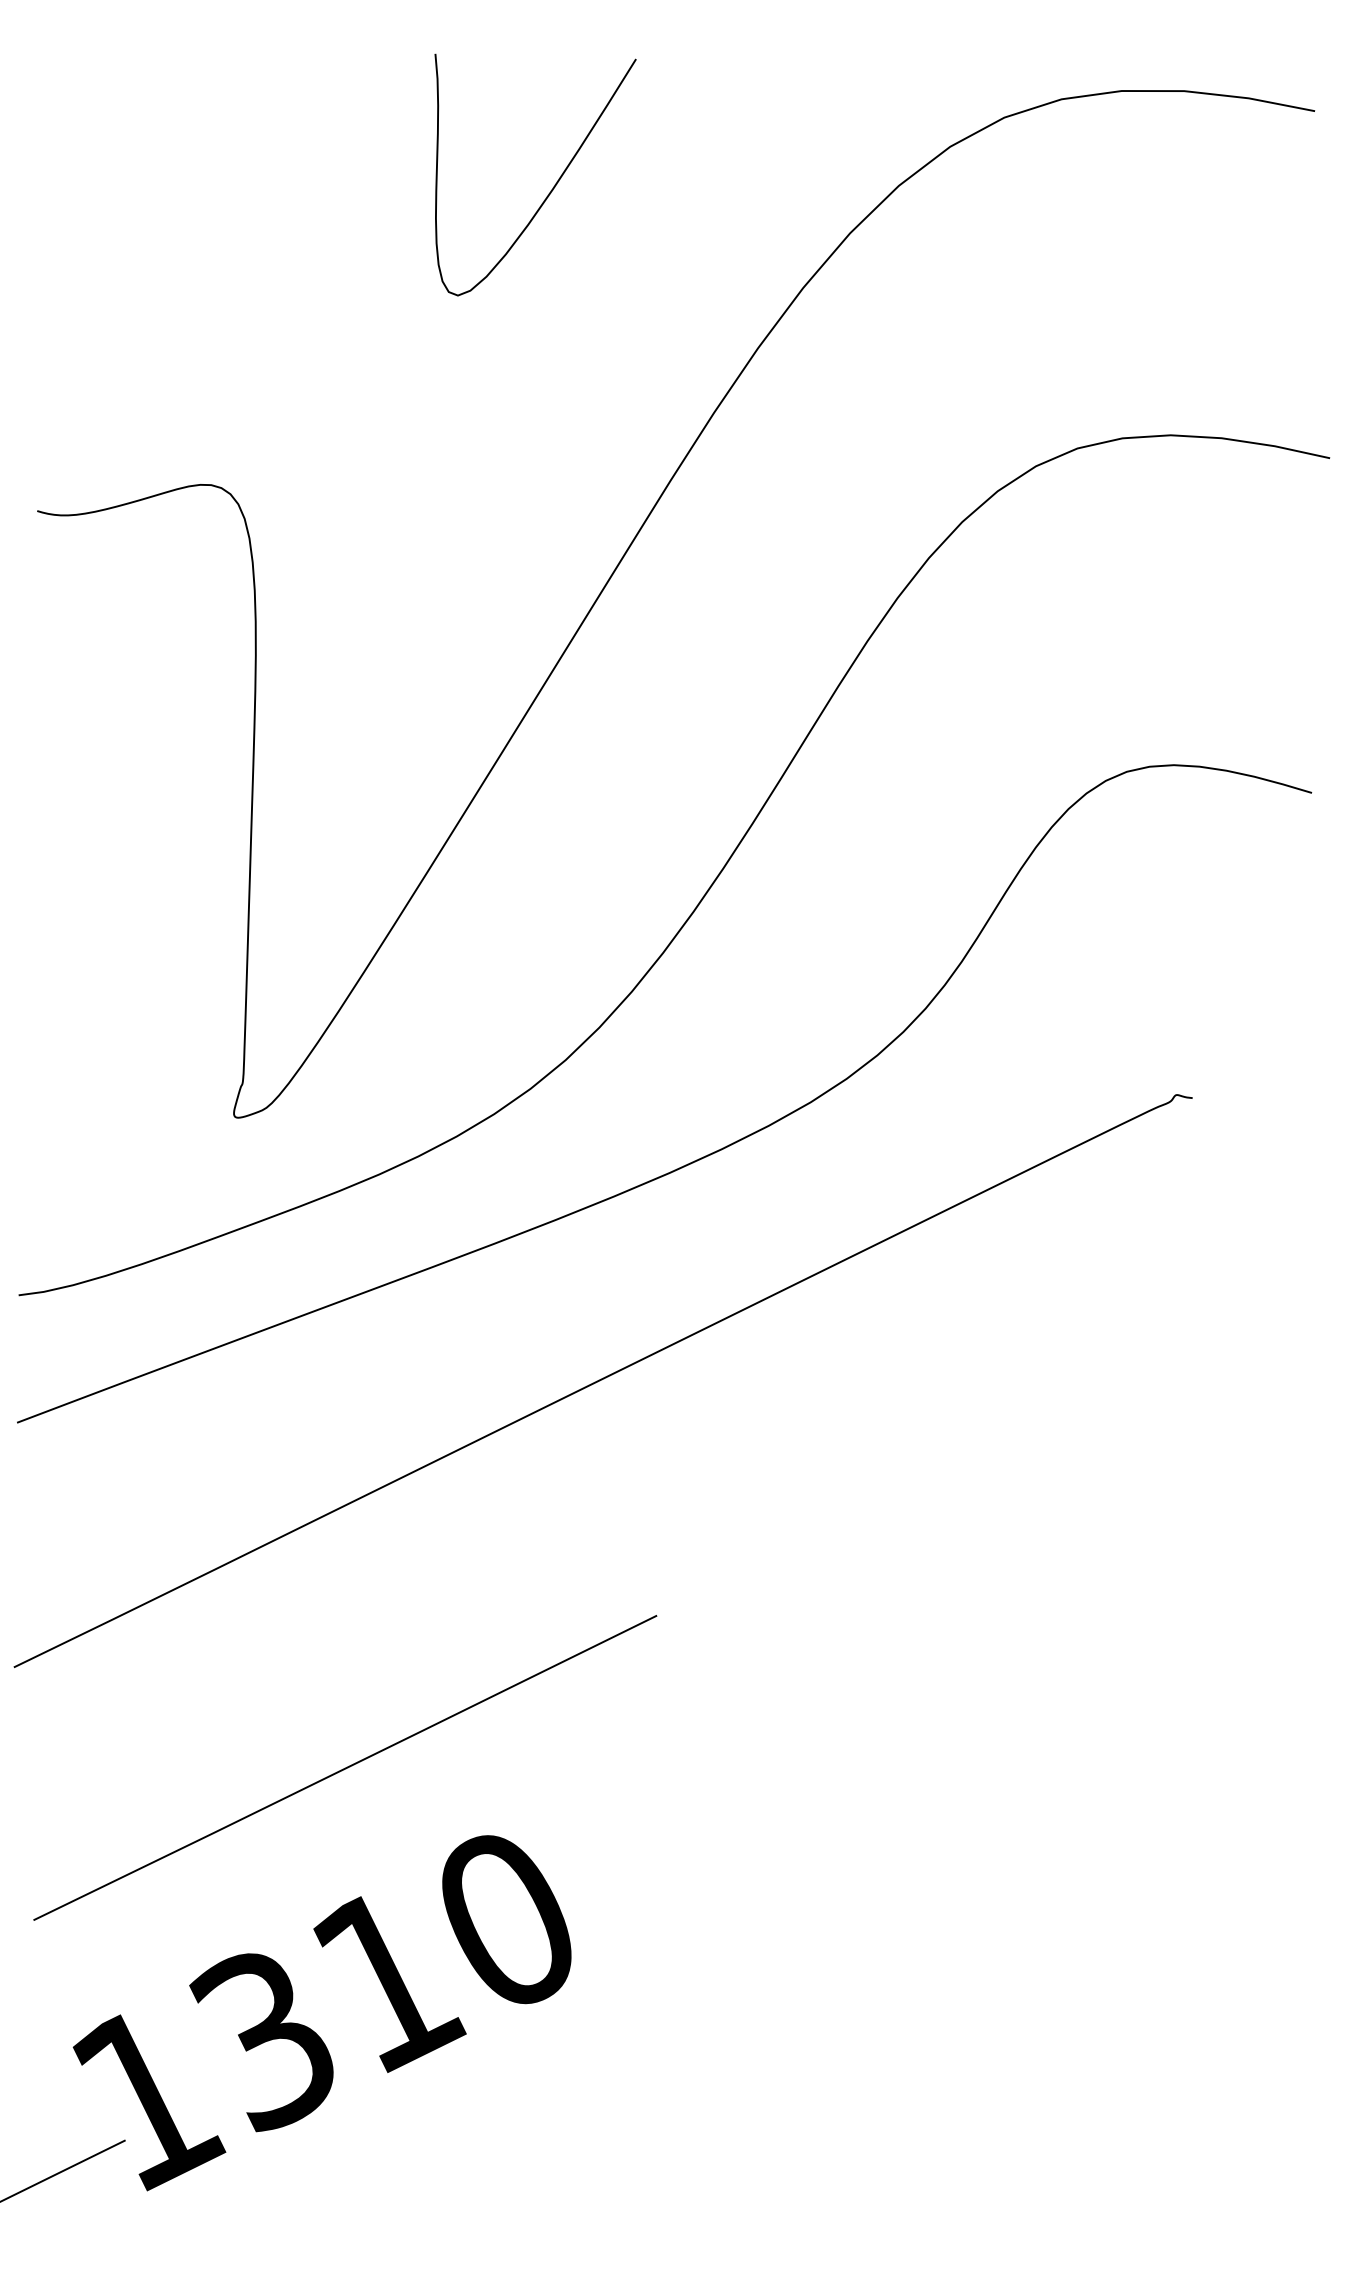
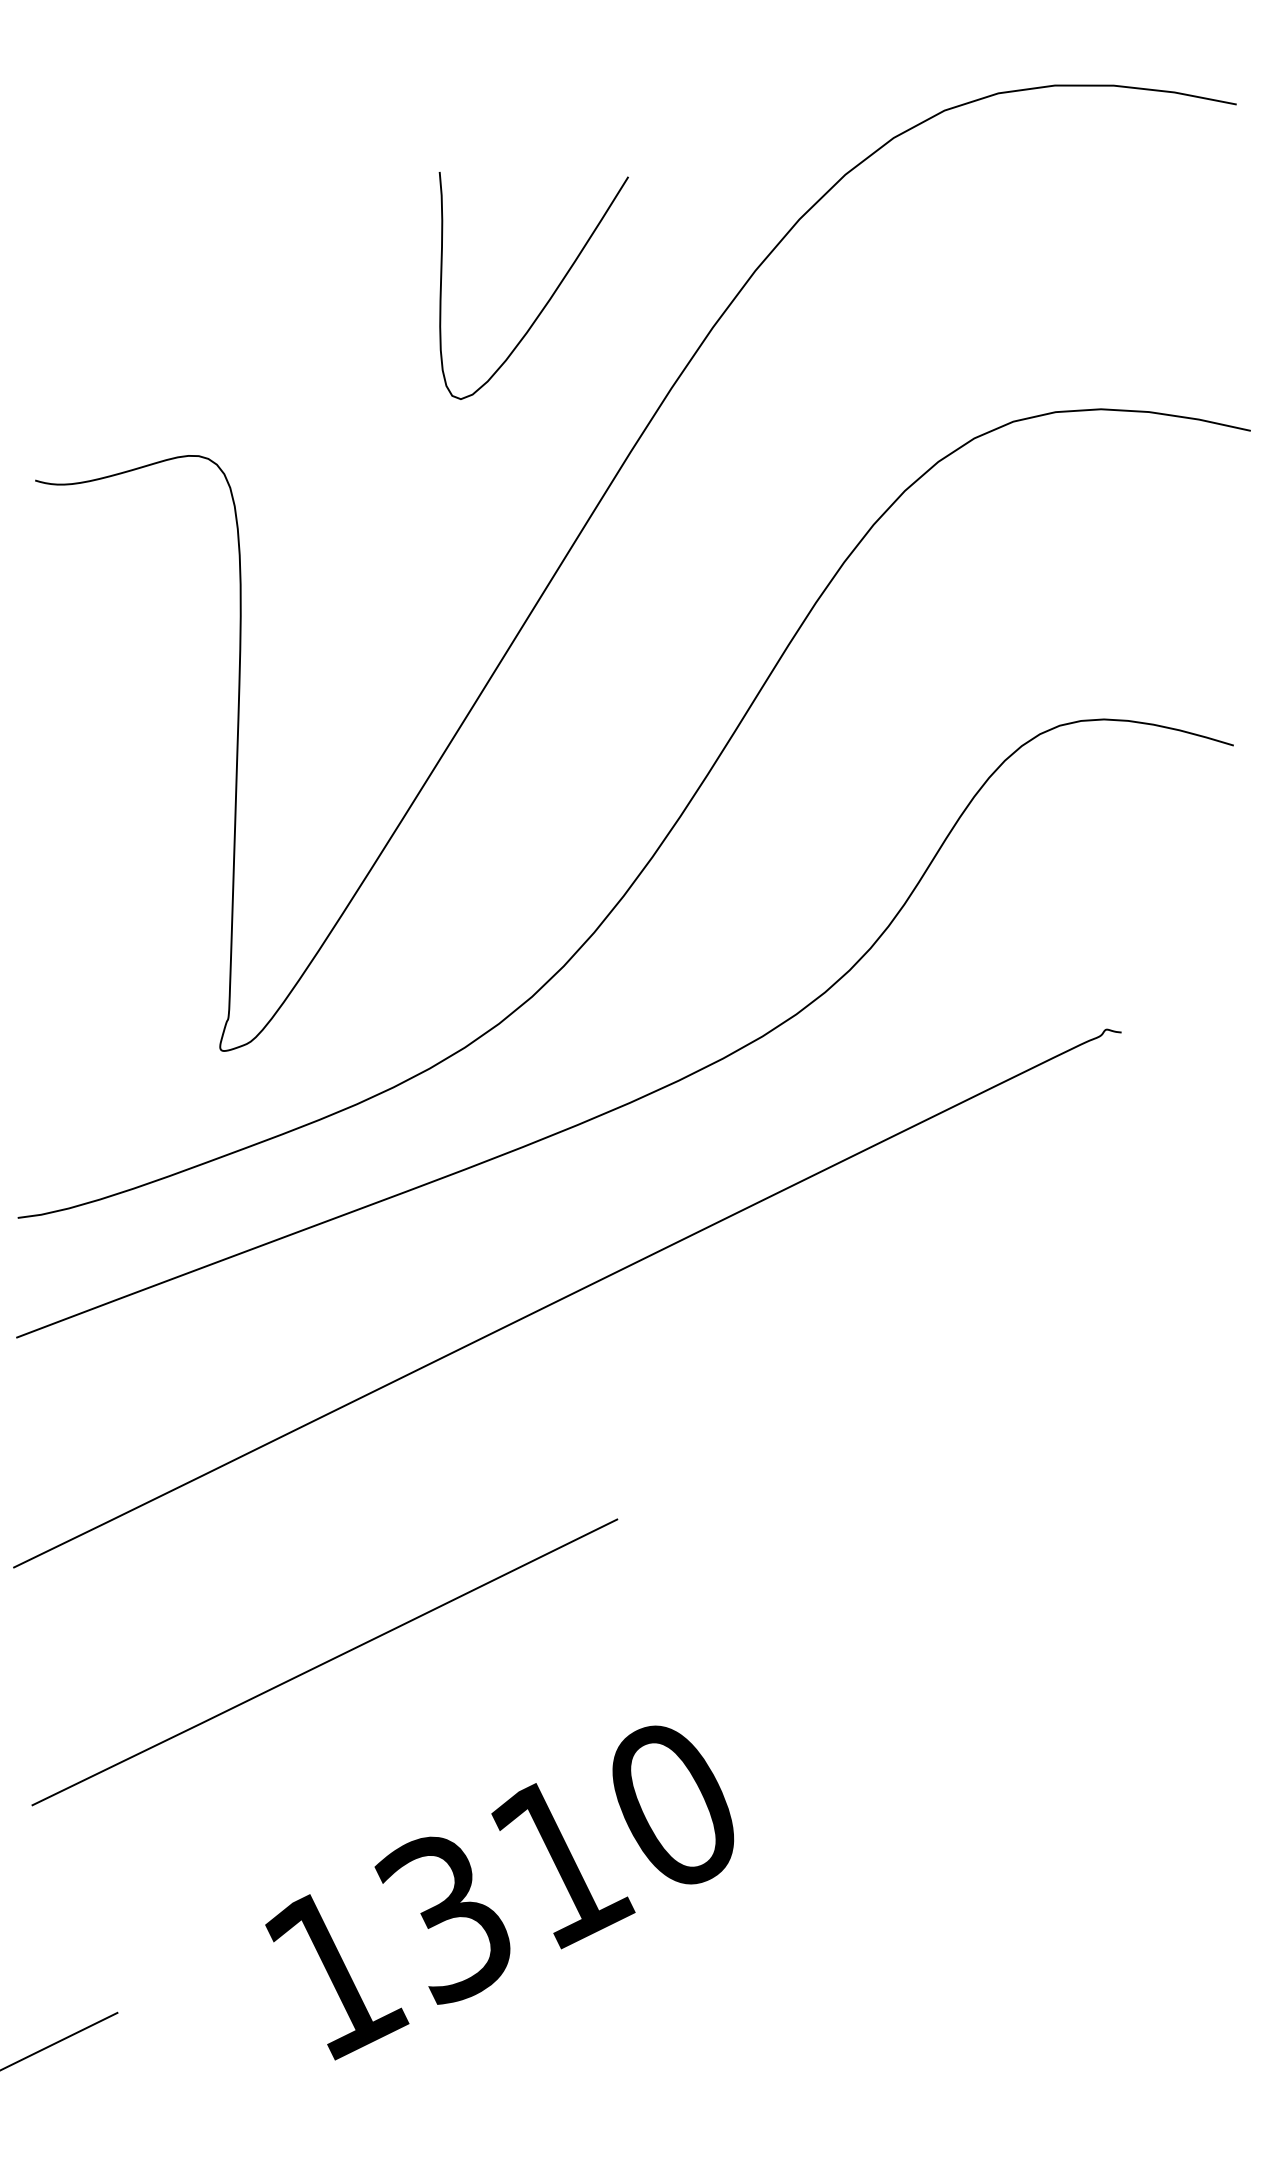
curve: (554, 184) -> (551, 294), moved
text: (321, 2013) -> (499, 1893), moved

